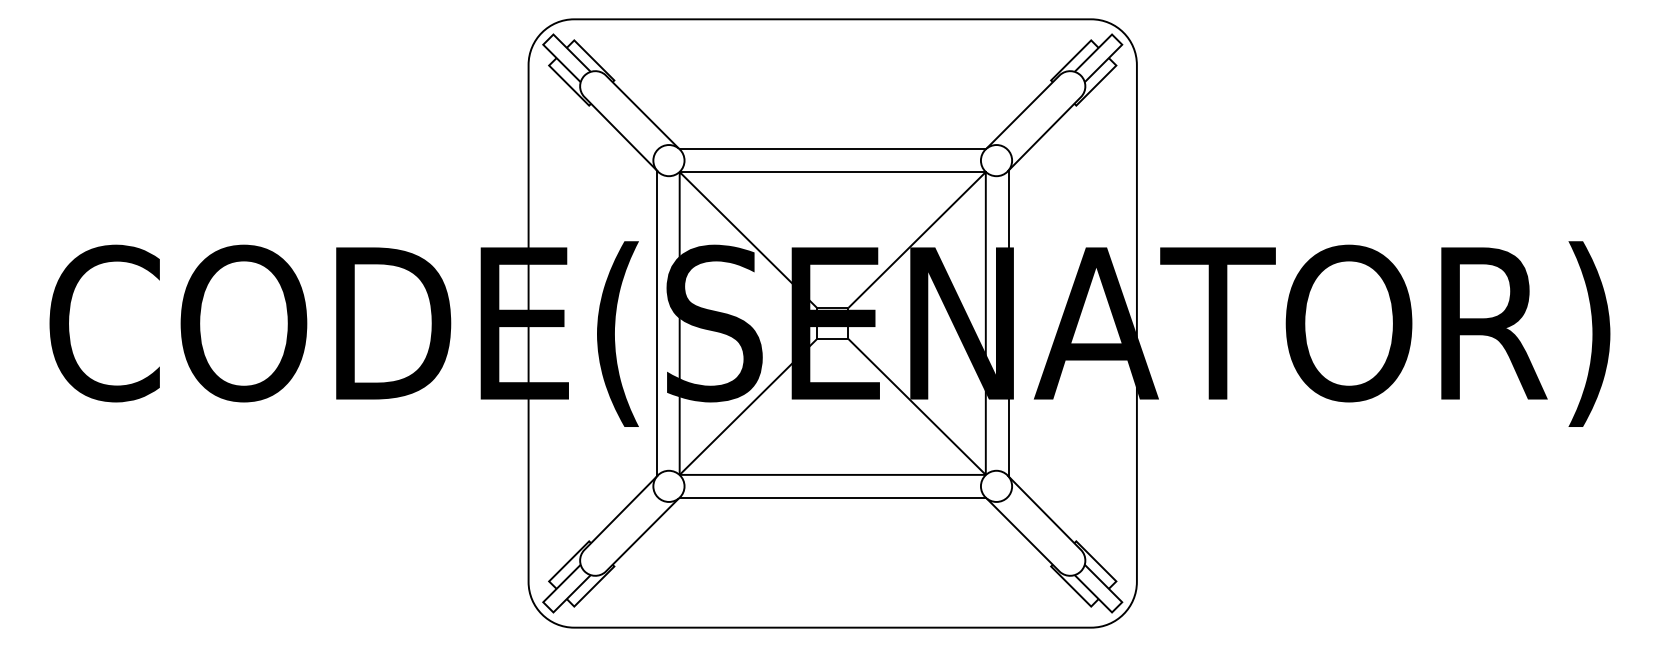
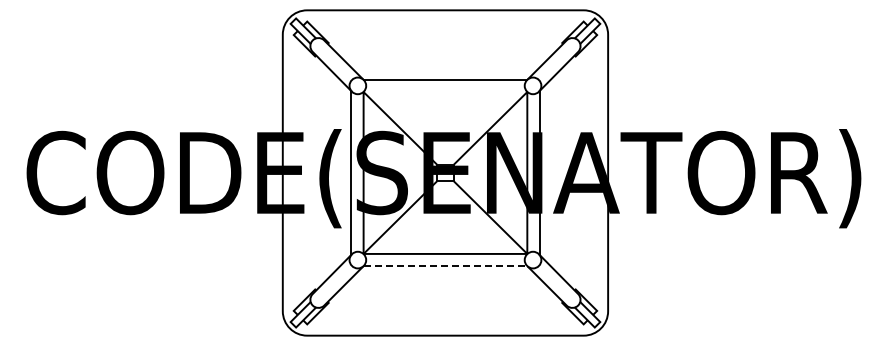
line: (832, 172) -> (445, 92), removed
line: (832, 498) -> (445, 266), solid -> dashed

